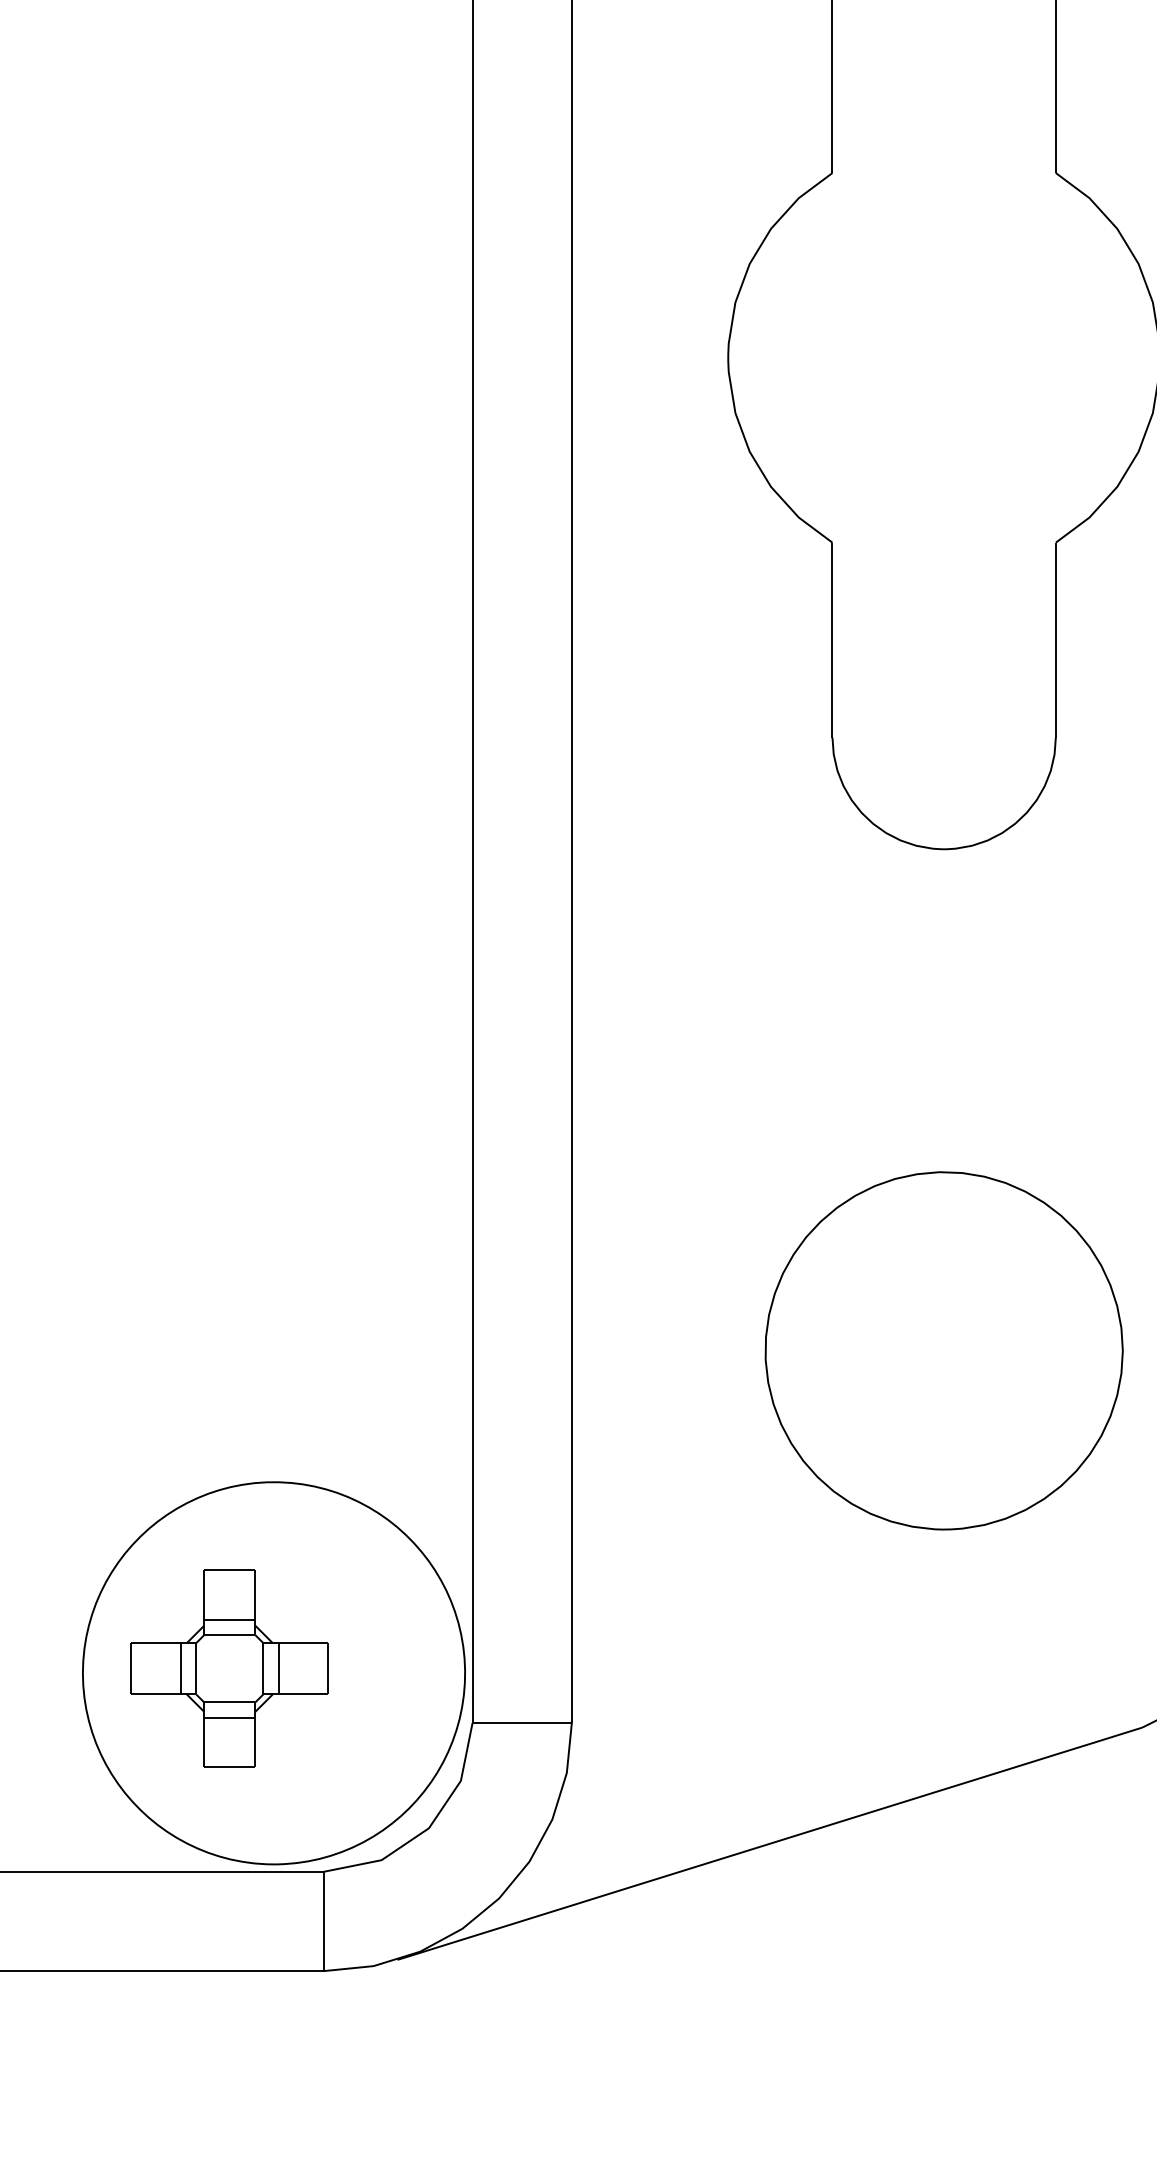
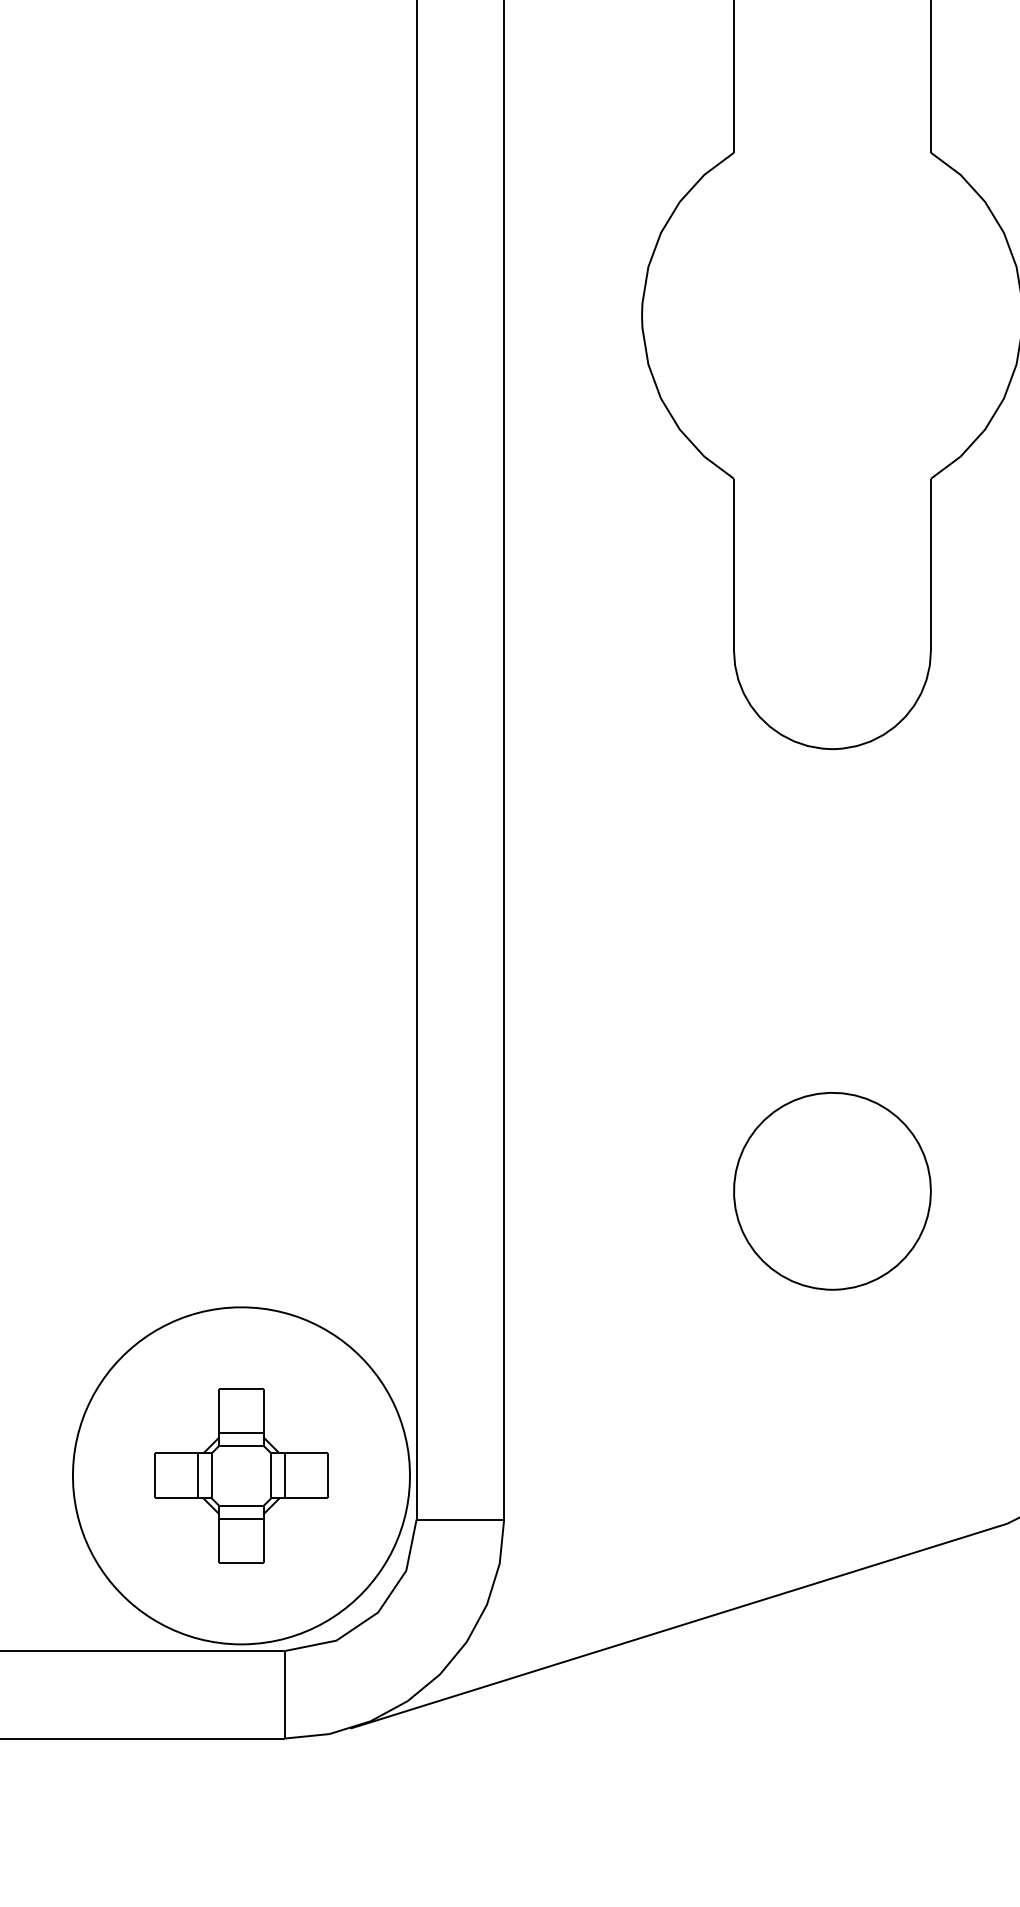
part: (944, 1349) -> (832, 1190), size x0.62
part: (229, 1668) -> (241, 1475), moved

